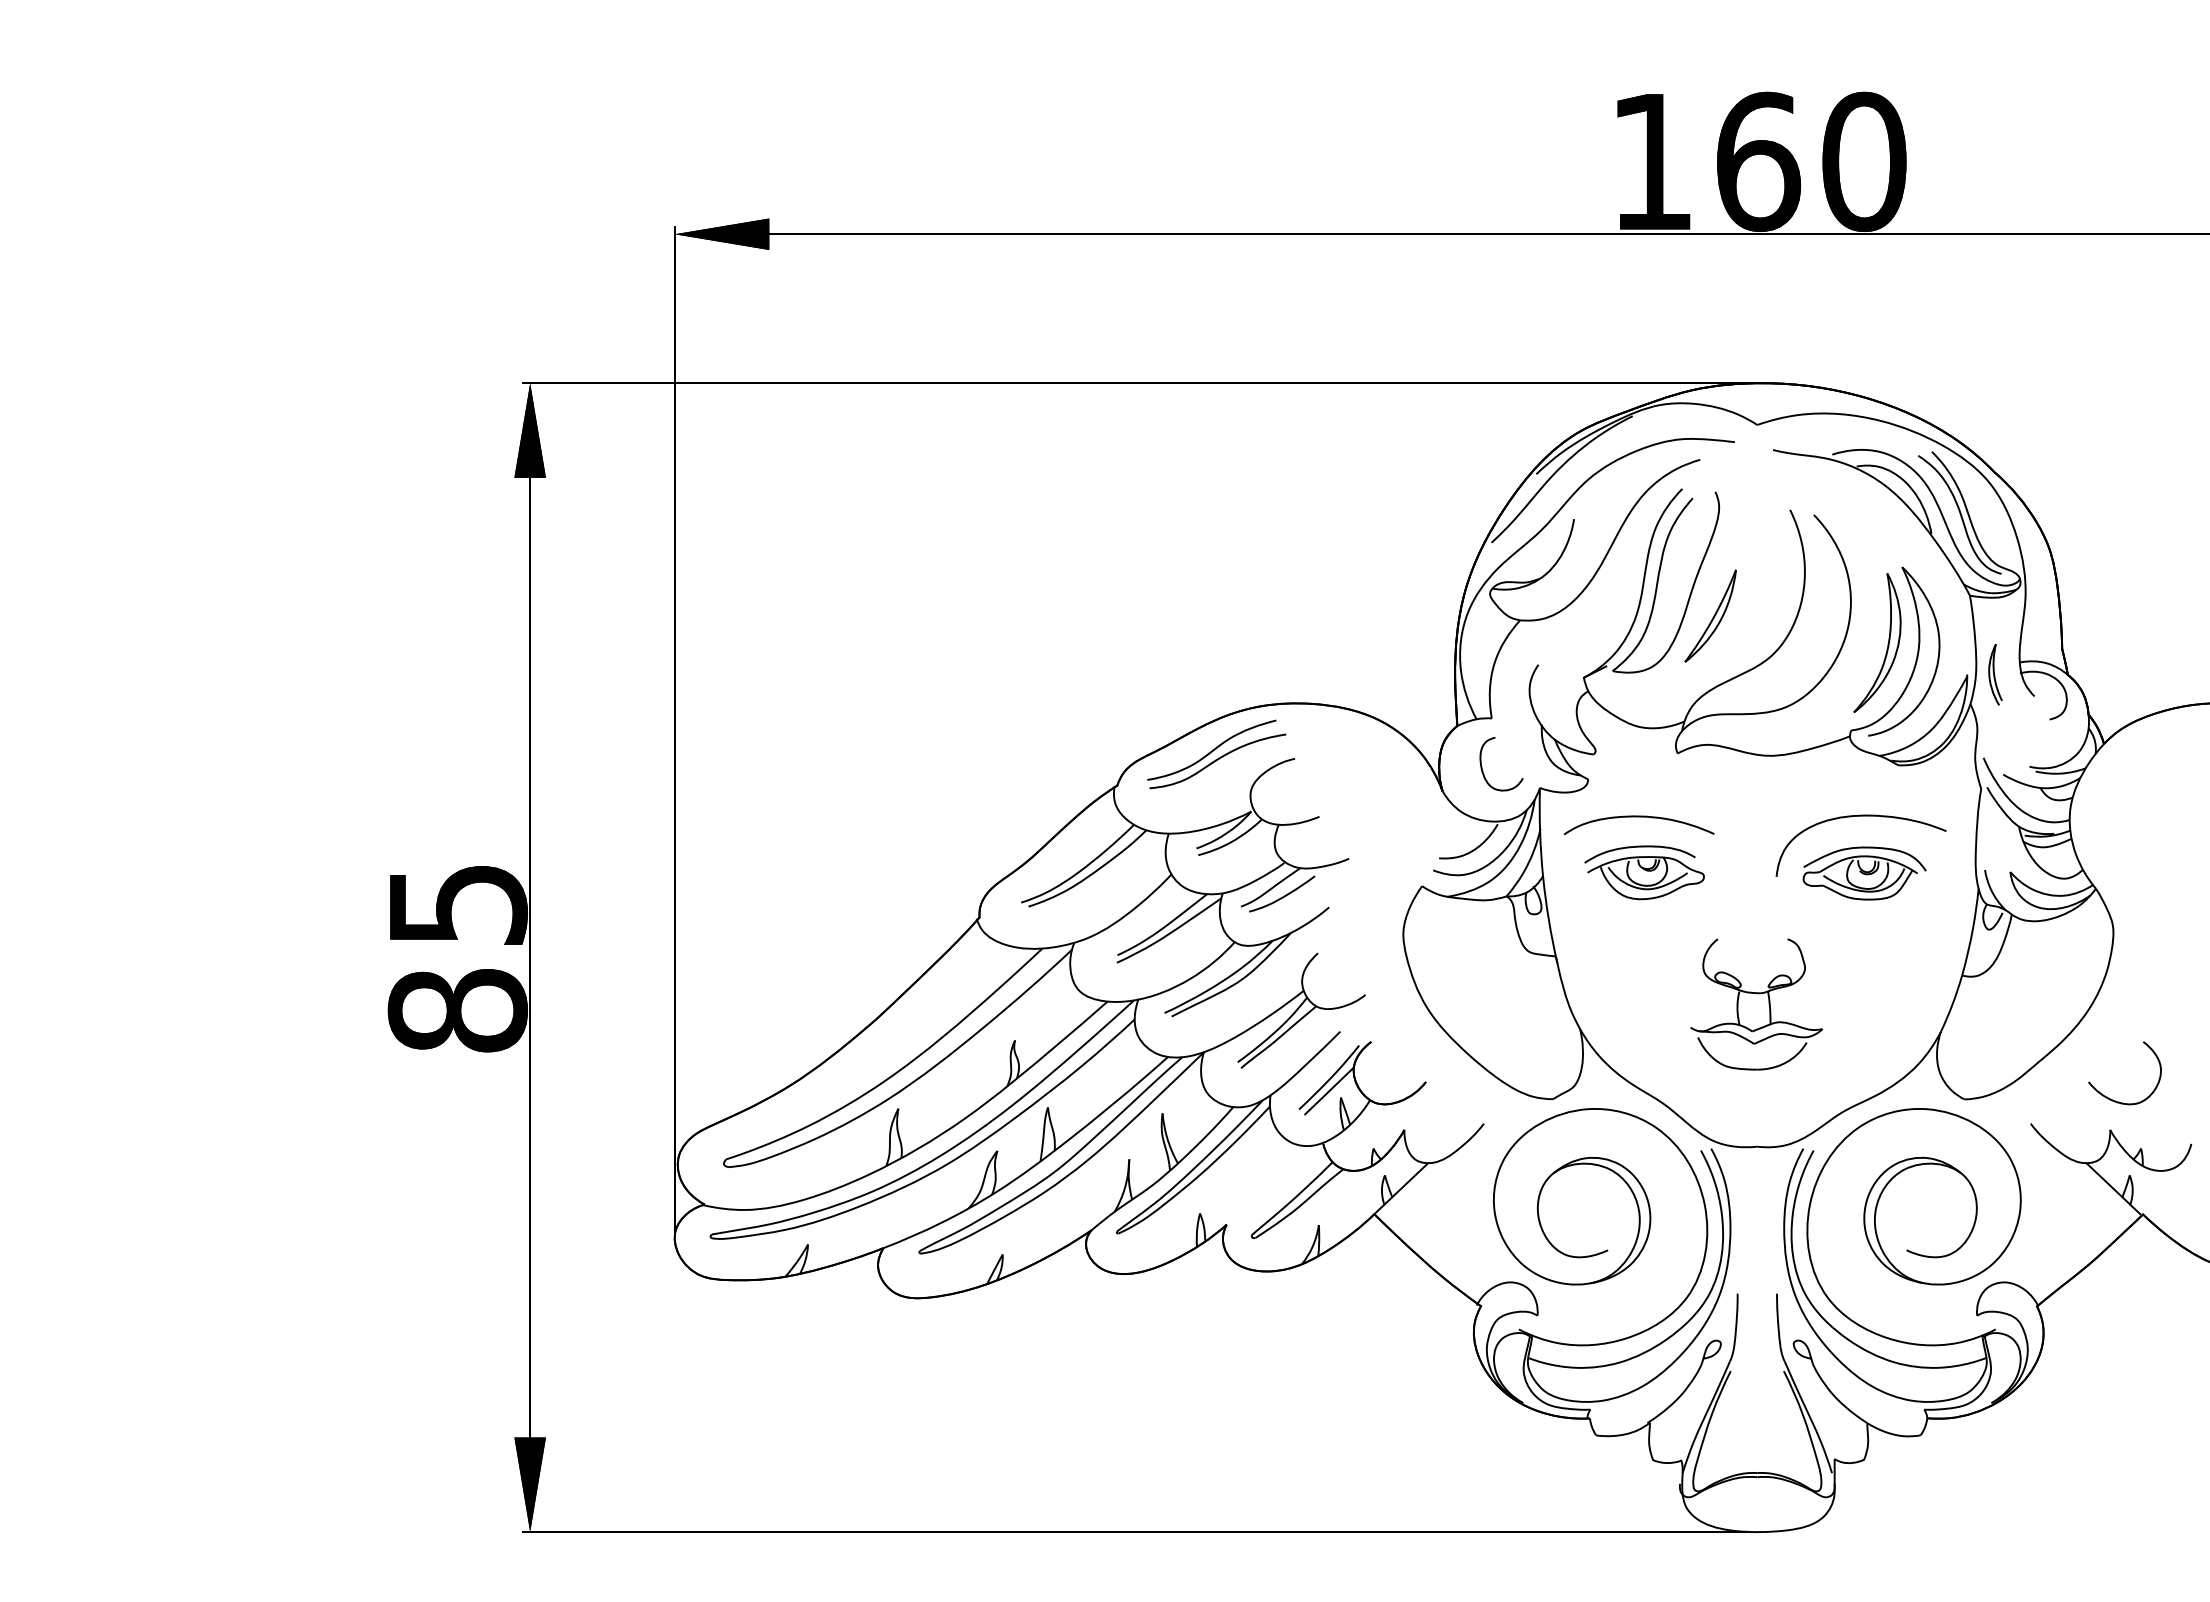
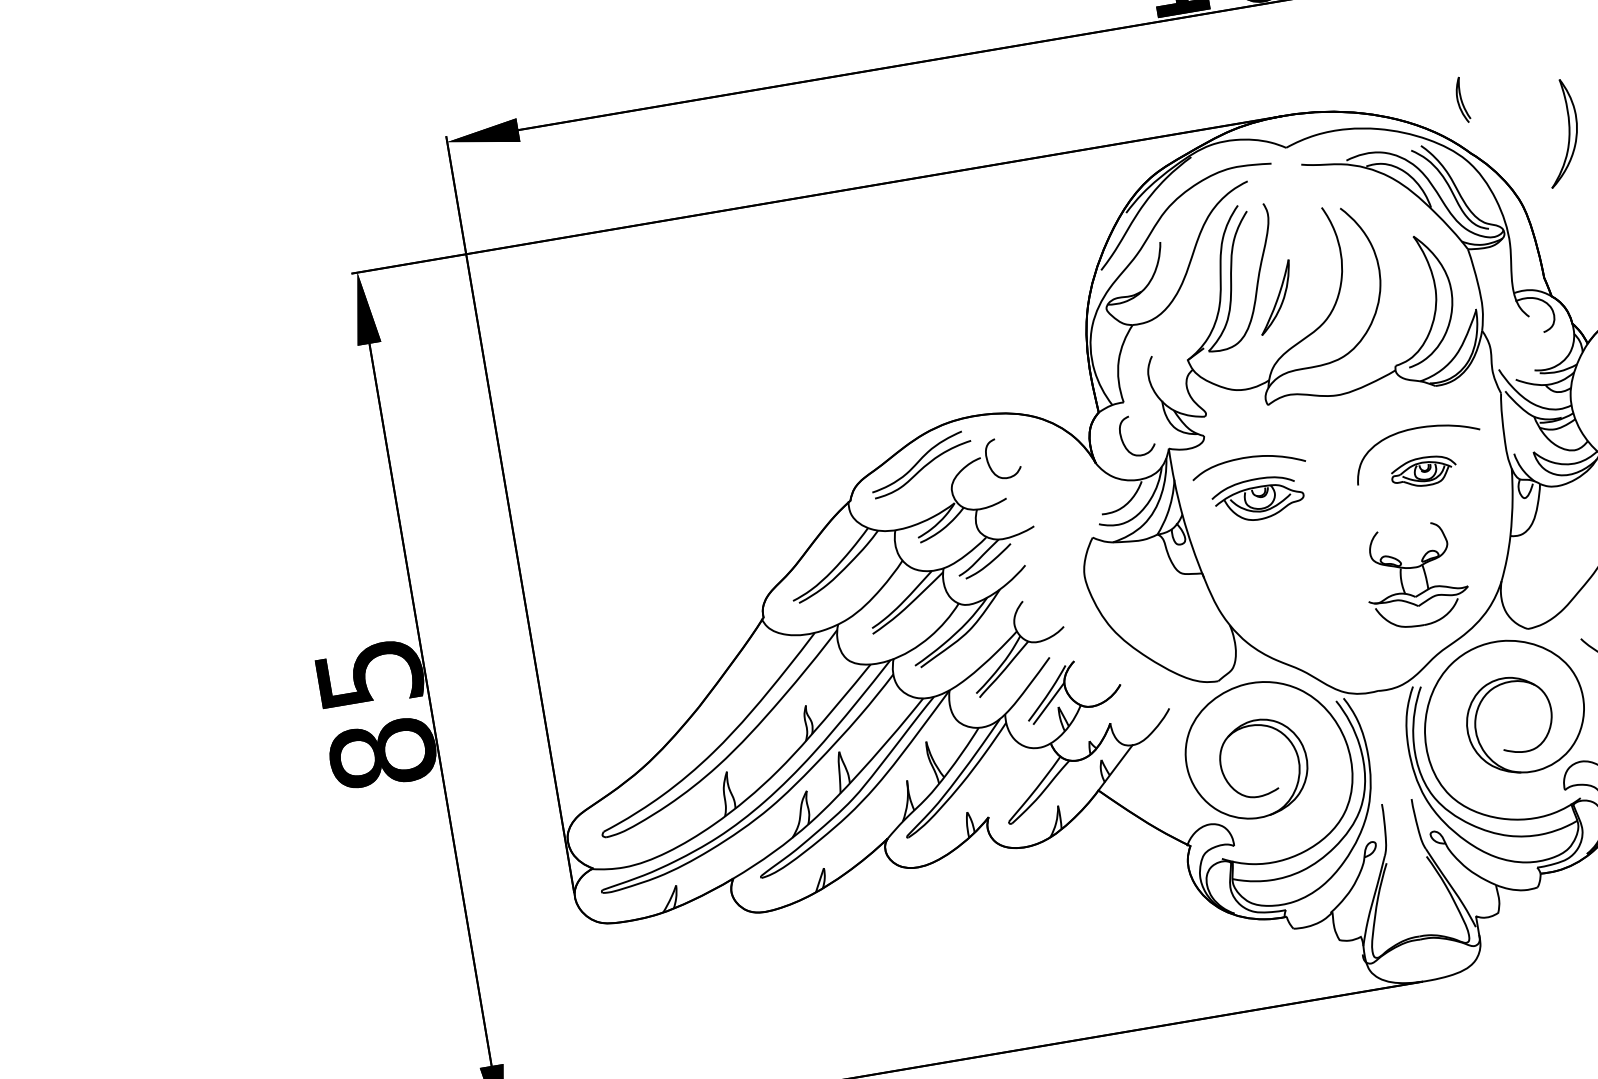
part: (1887, 643) -> (1568, 132), moved
part: (1995, 674) -> (1462, 99), moved
curve: (1305, 770) -> (990, 465), added
part: (1864, 873) -> (1423, 471), size x0.7
part: (1756, 1004) -> (1415, 576), moved

